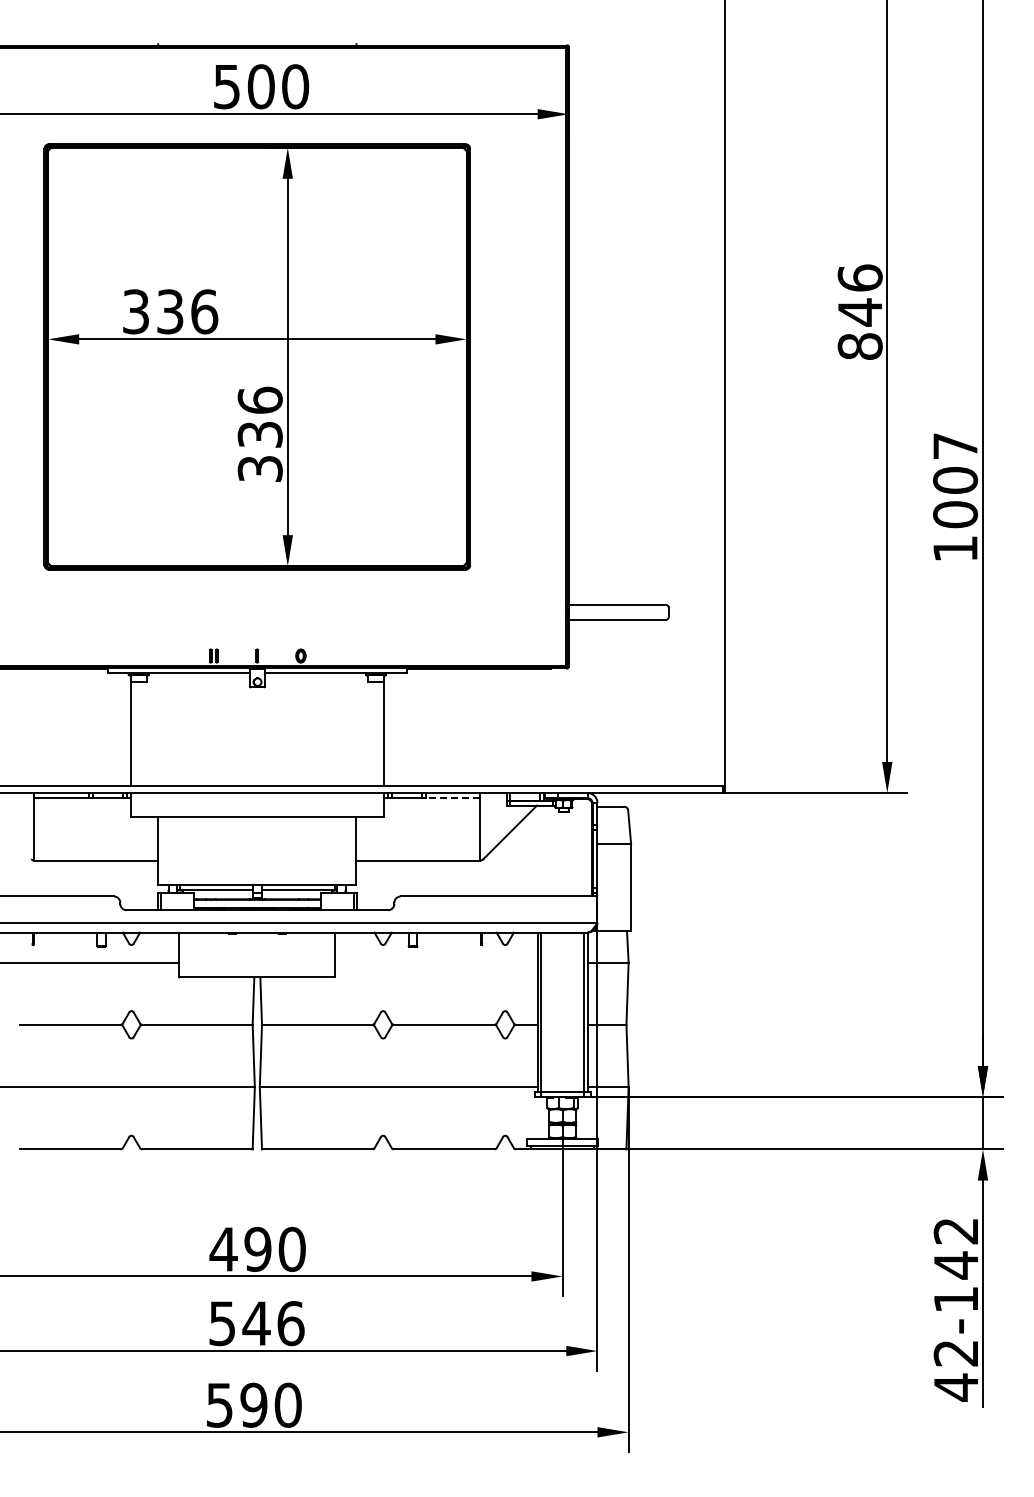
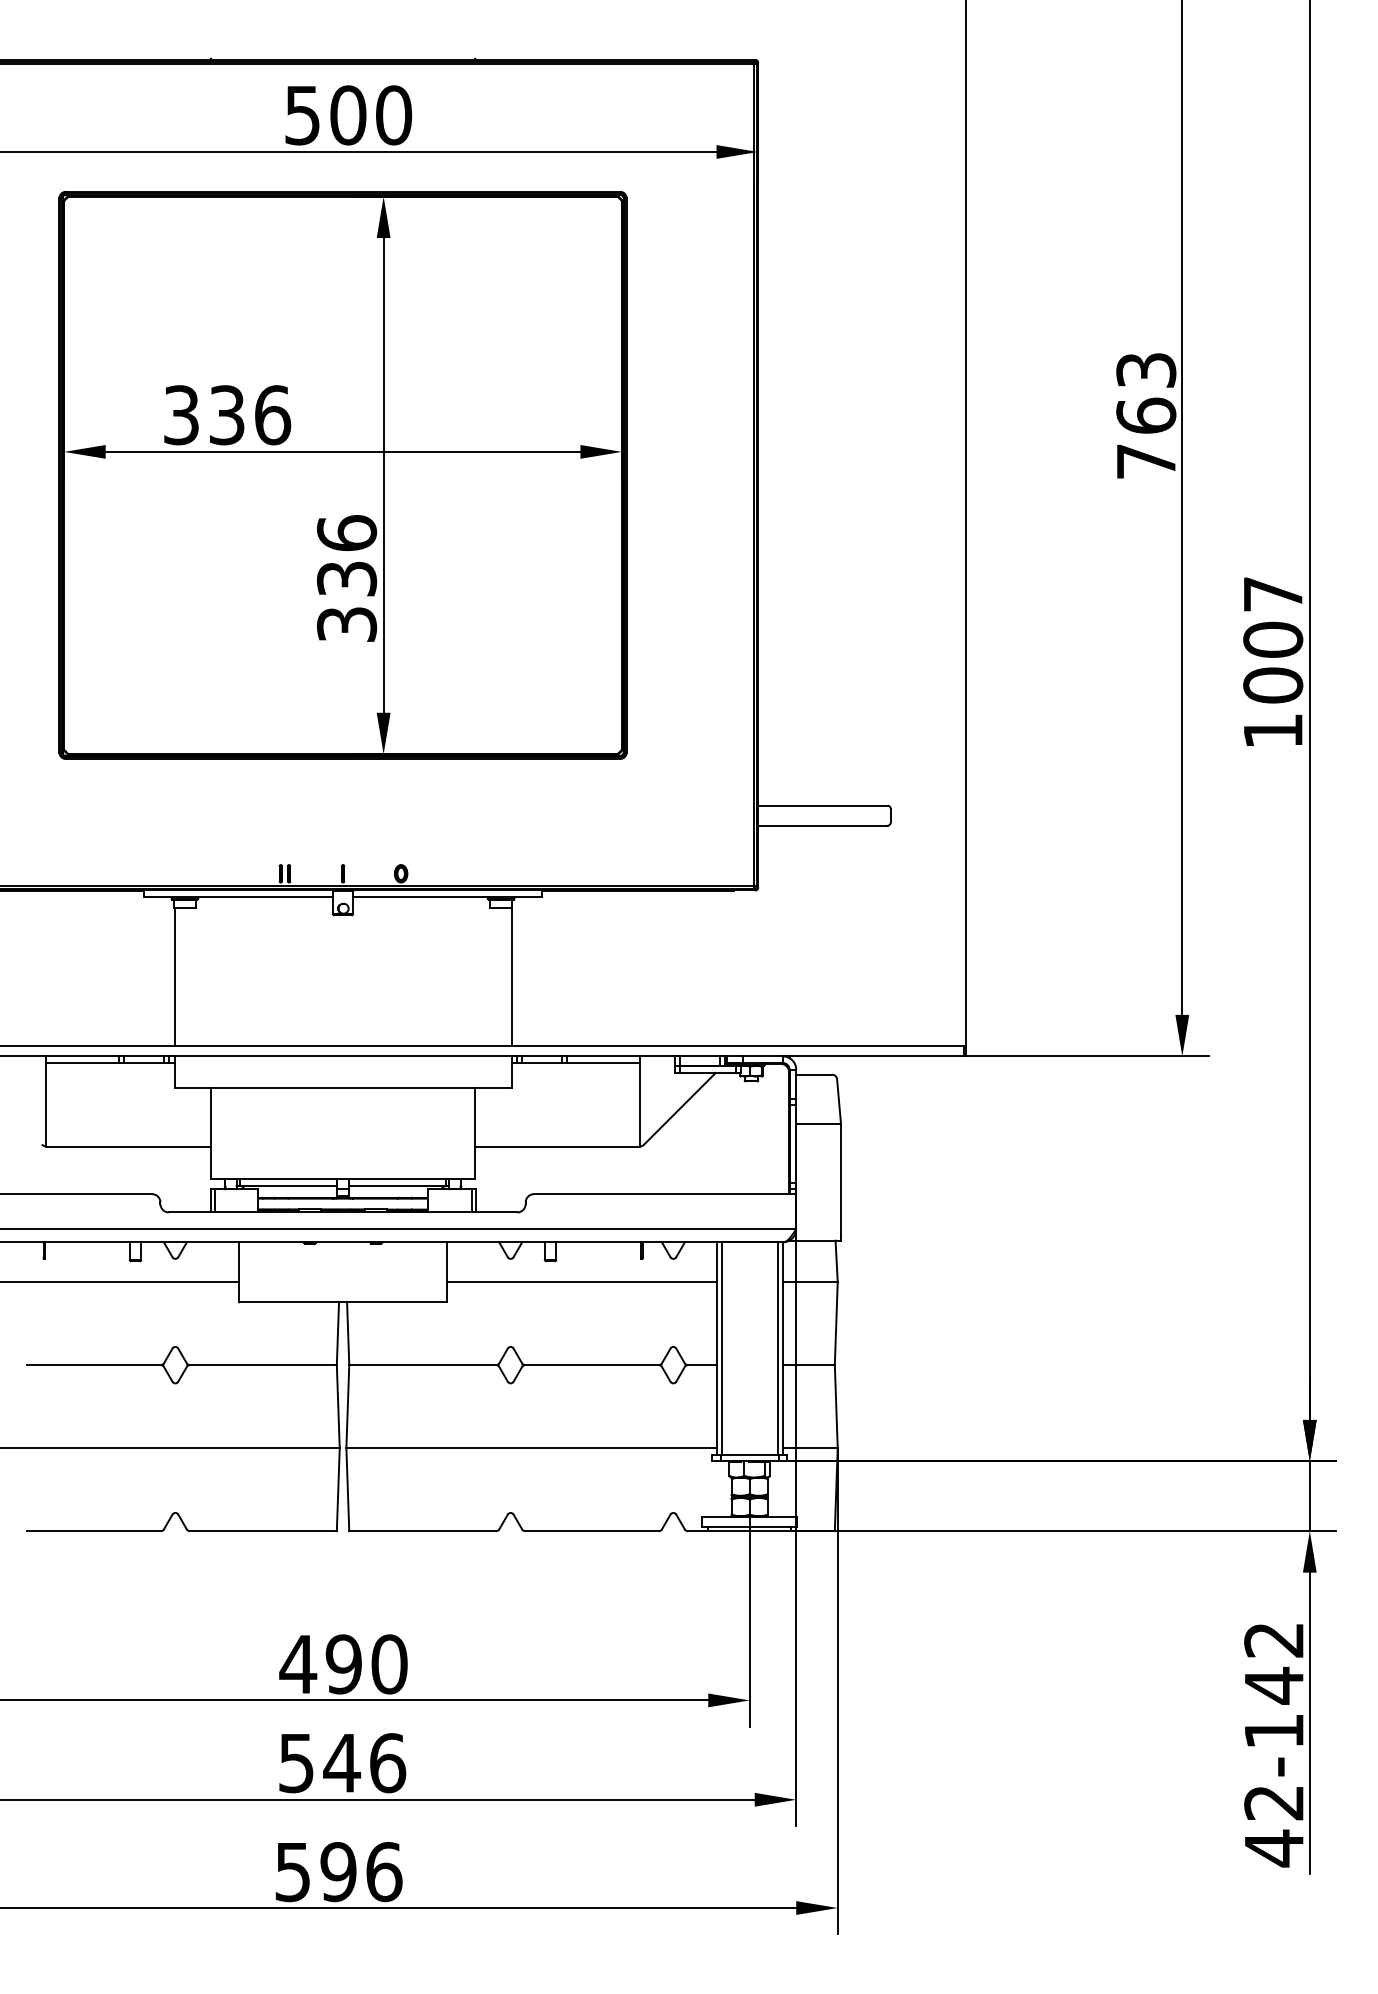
text: (859, 311) -> (1145, 414), 846 -> 763
line: (452, 798) -> (603, 1063), dashed -> solid
line: (436, 962) -> (581, 1282), added
text: (287, 1404) -> (383, 1870), 590 -> 596

